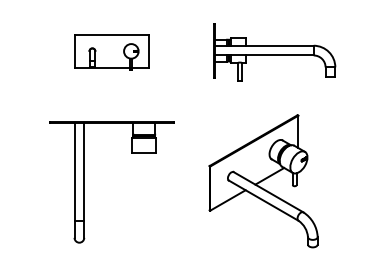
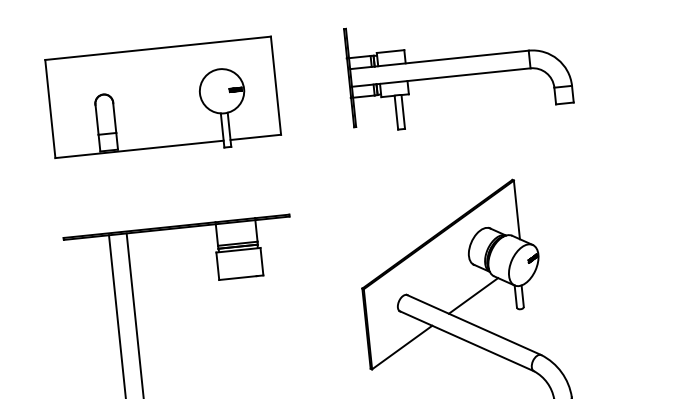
part: (111, 52) -> (162, 100), size x1.67

